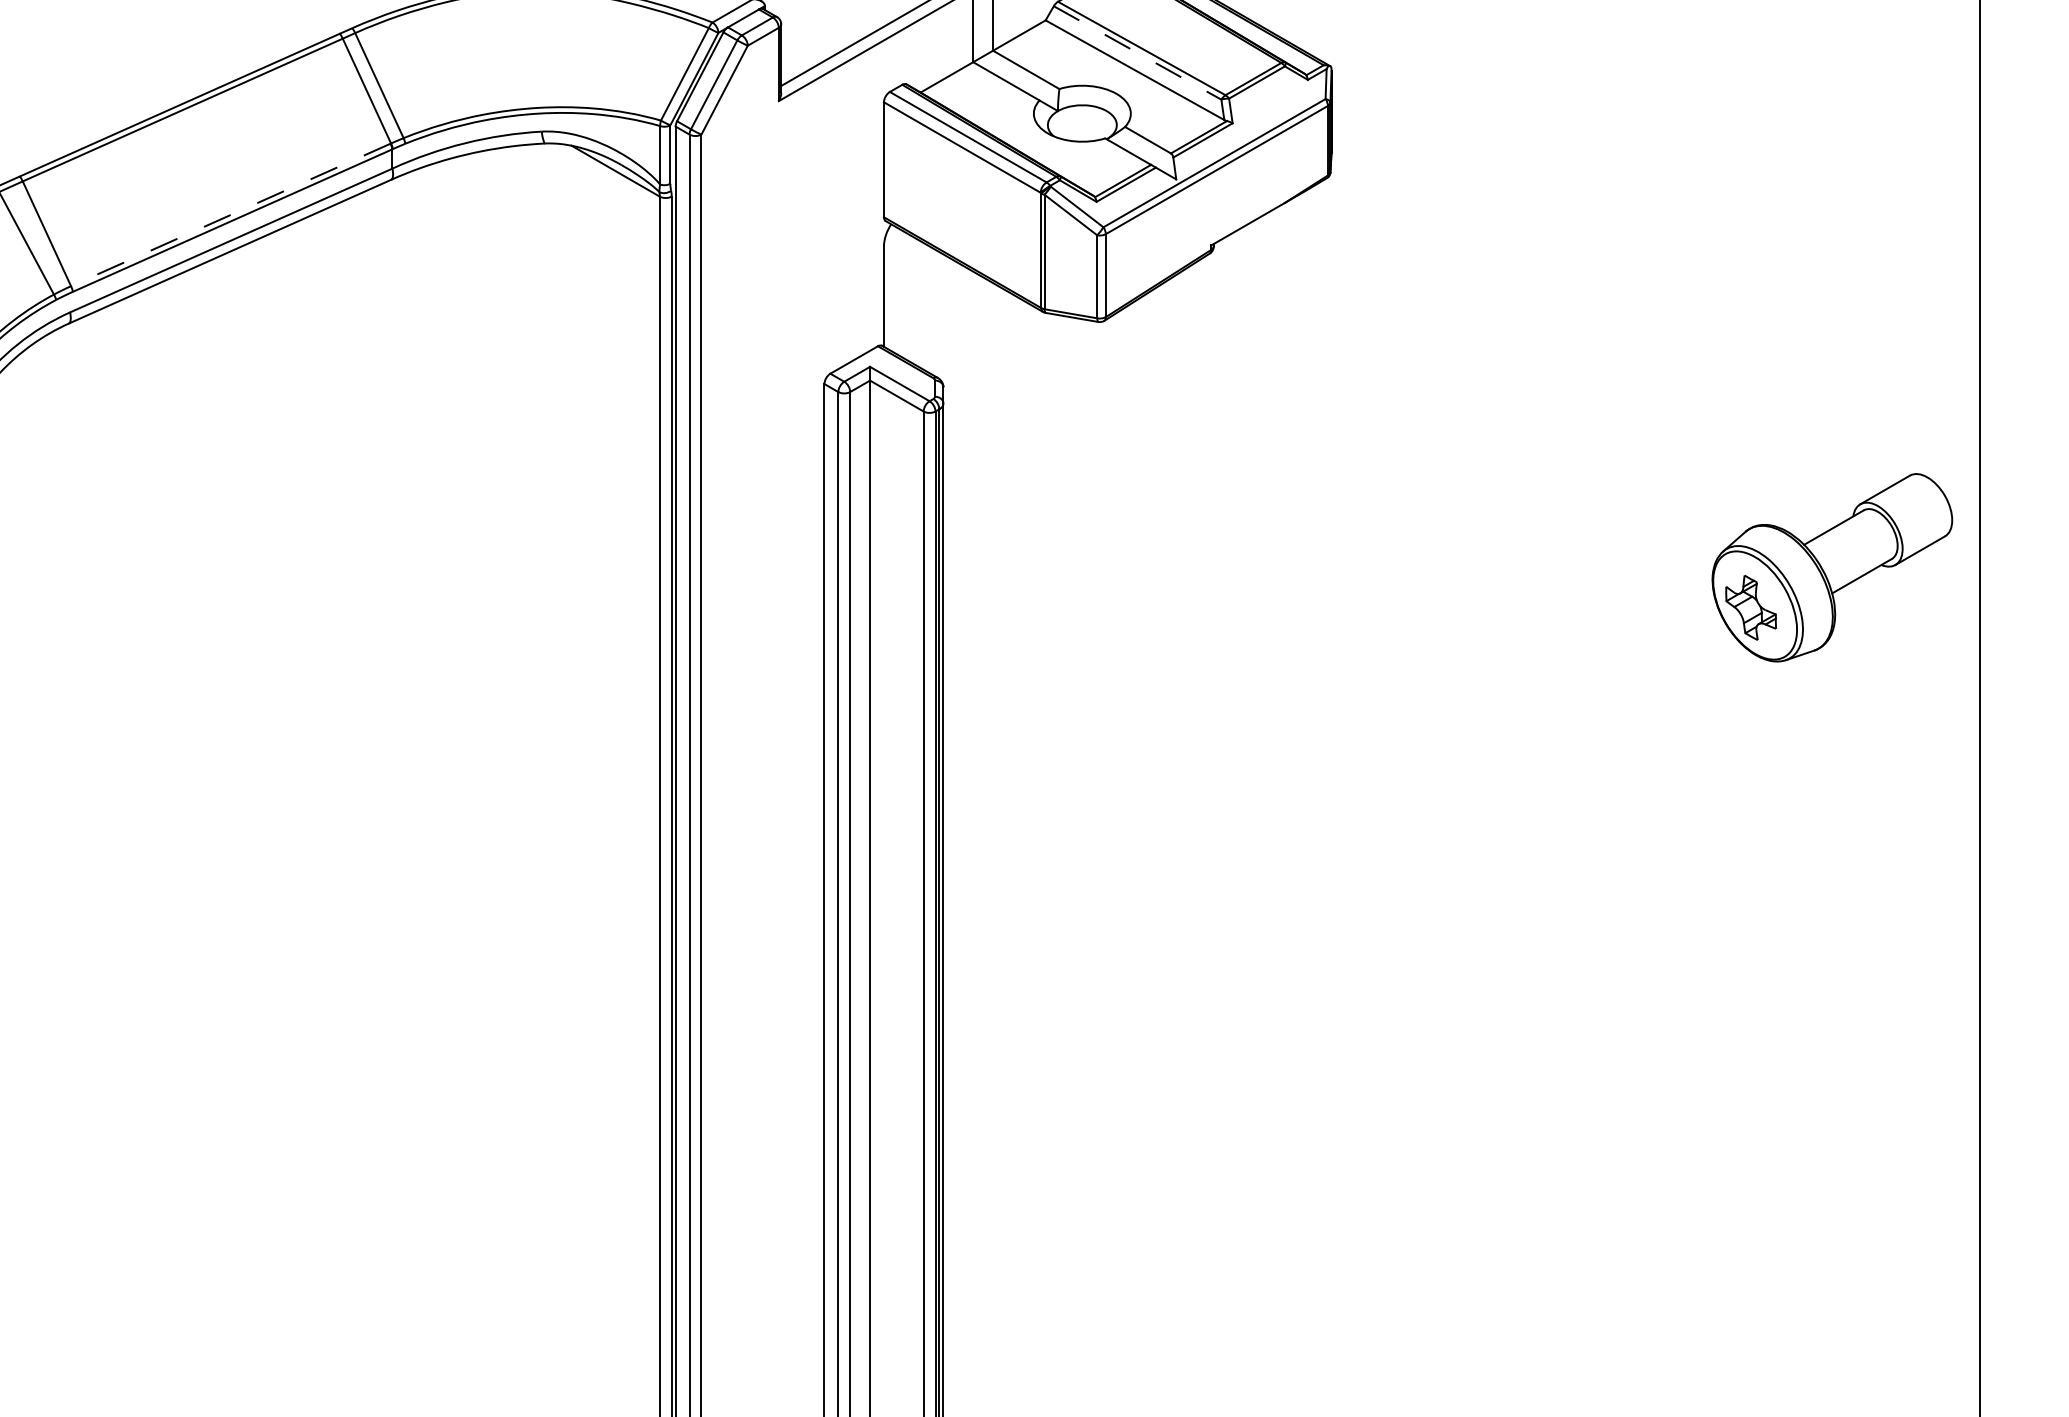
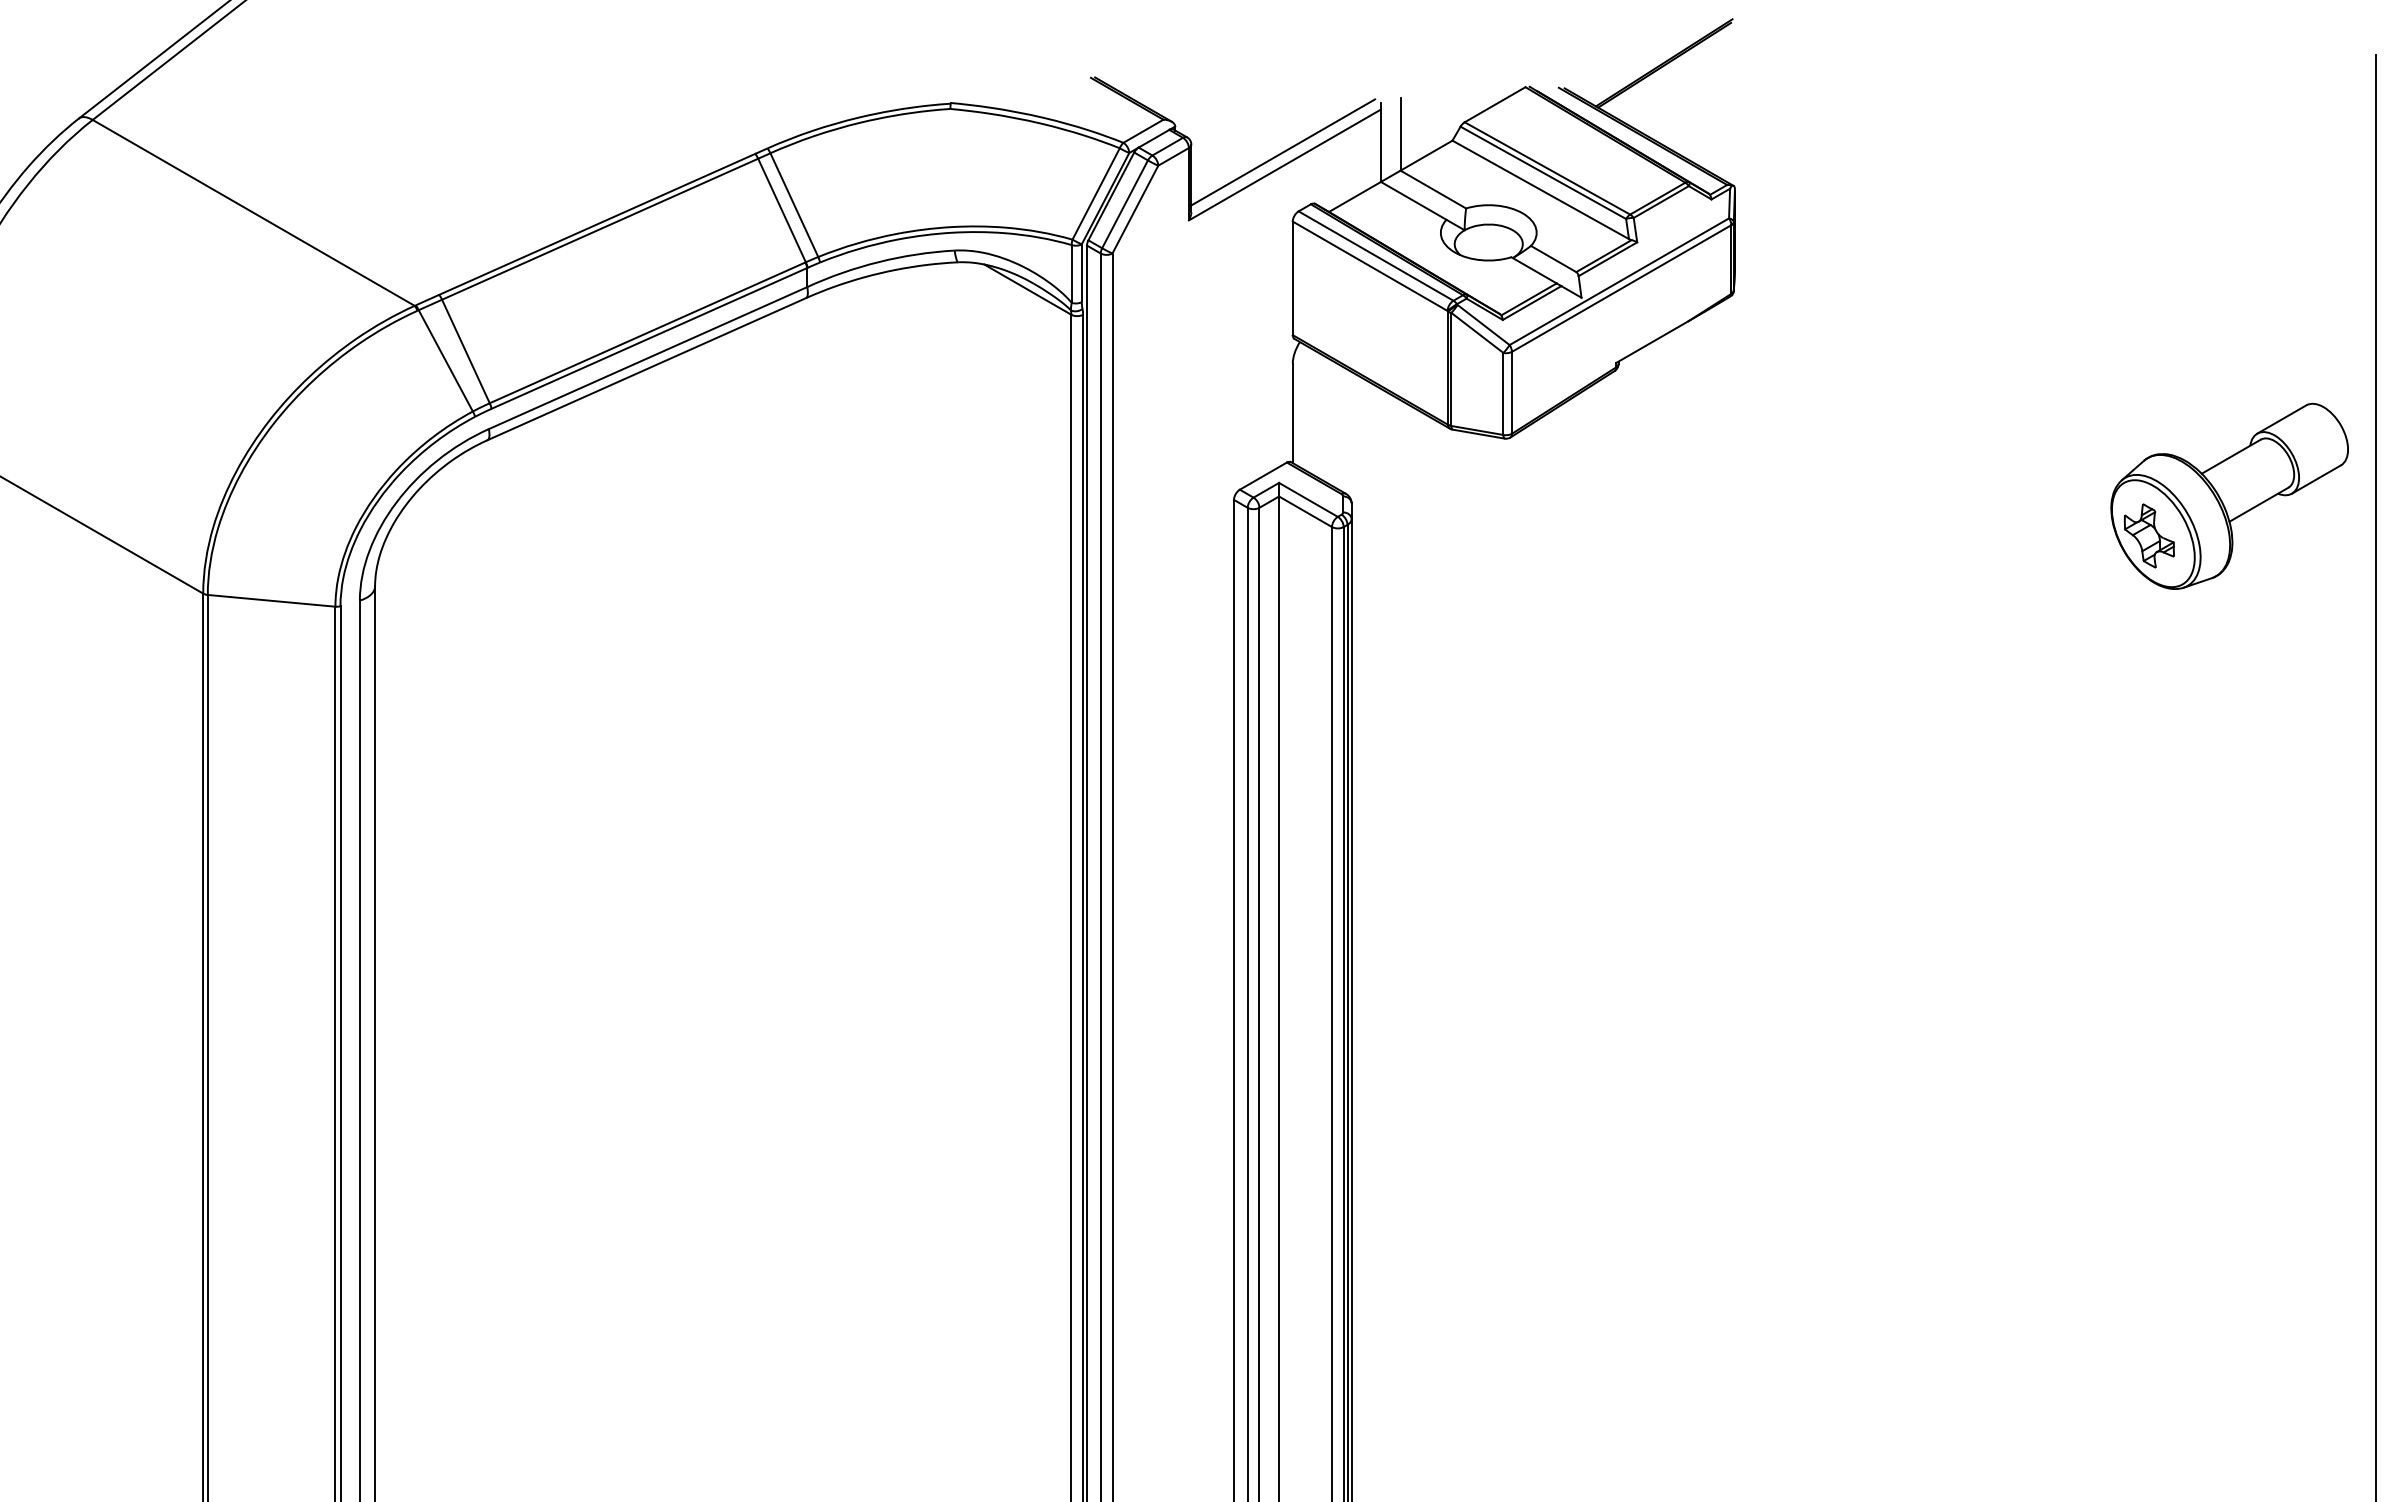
line: (1137, 52) -> (1543, 172), dashed -> solid
line: (230, 214) -> (647, 332), dashed -> solid
part: (1832, 566) -> (2229, 495), moved

